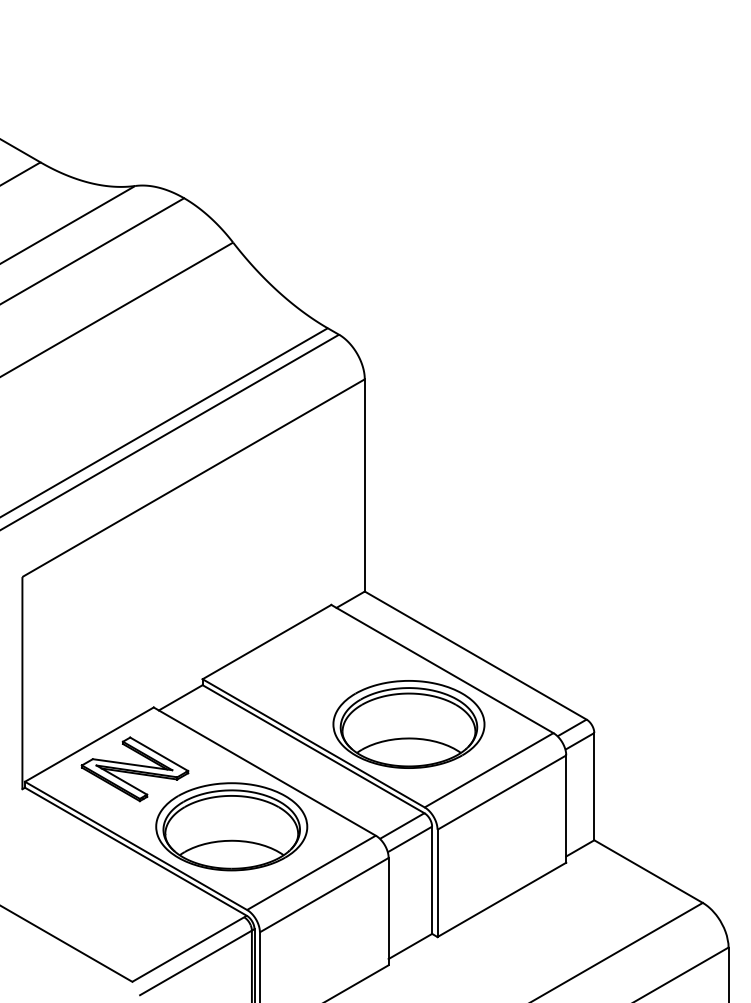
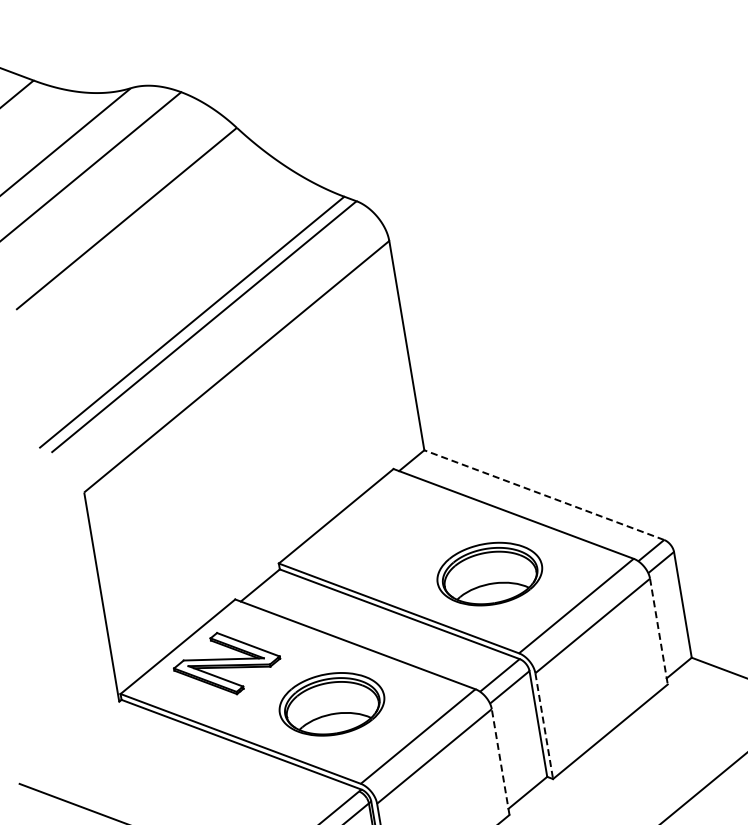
line: (475, 655) -> (544, 495), solid -> dashed
part: (408, 724) -> (489, 574), size x0.7
line: (566, 809) -> (659, 631), solid -> dashed
part: (231, 826) -> (331, 704), size x0.7
line: (437, 883) -> (544, 726), solid -> dashed
line: (388, 911) -> (500, 761), solid -> dashed

